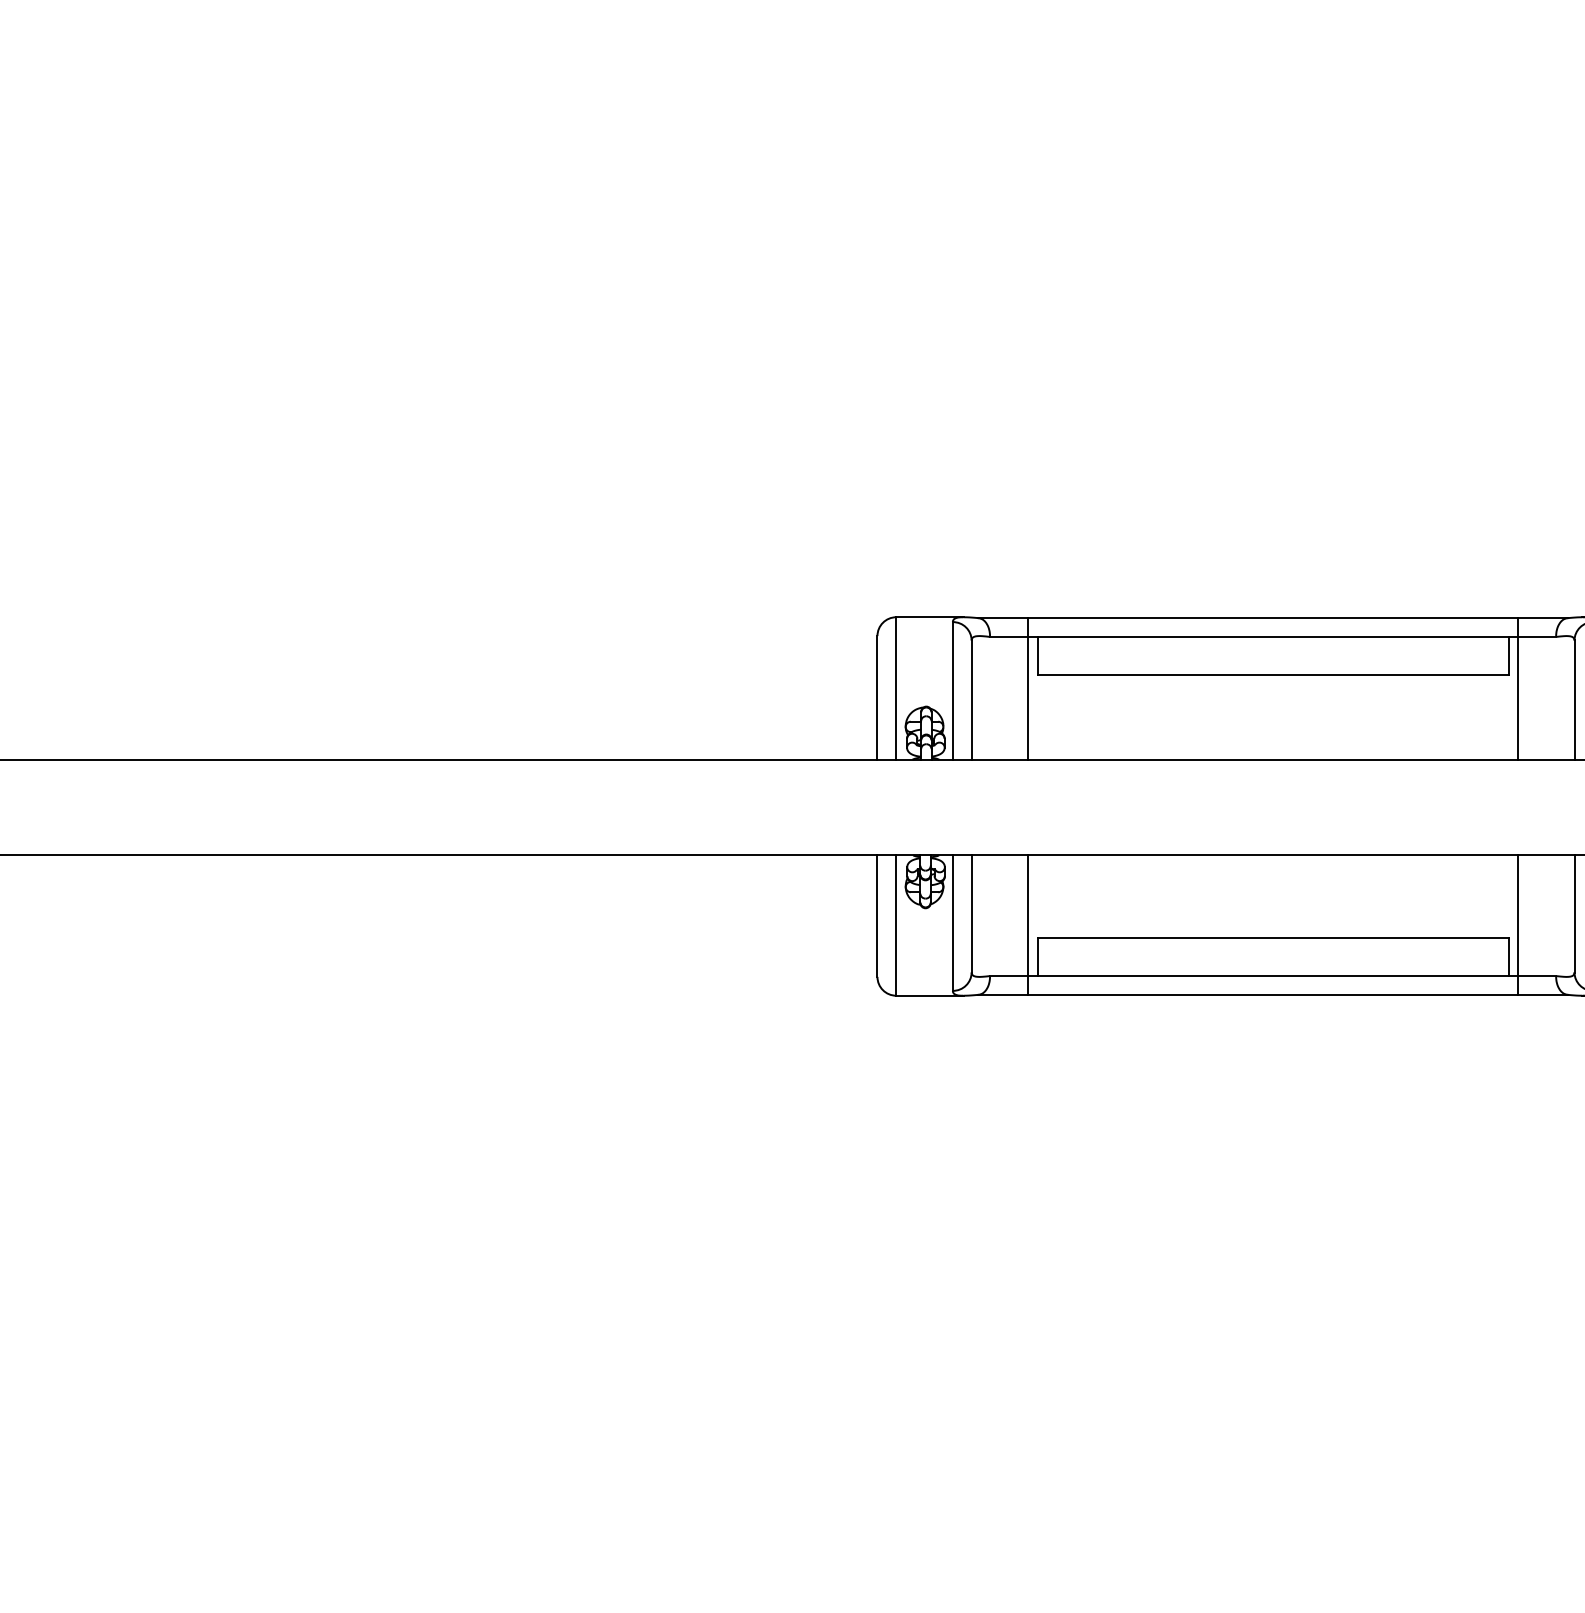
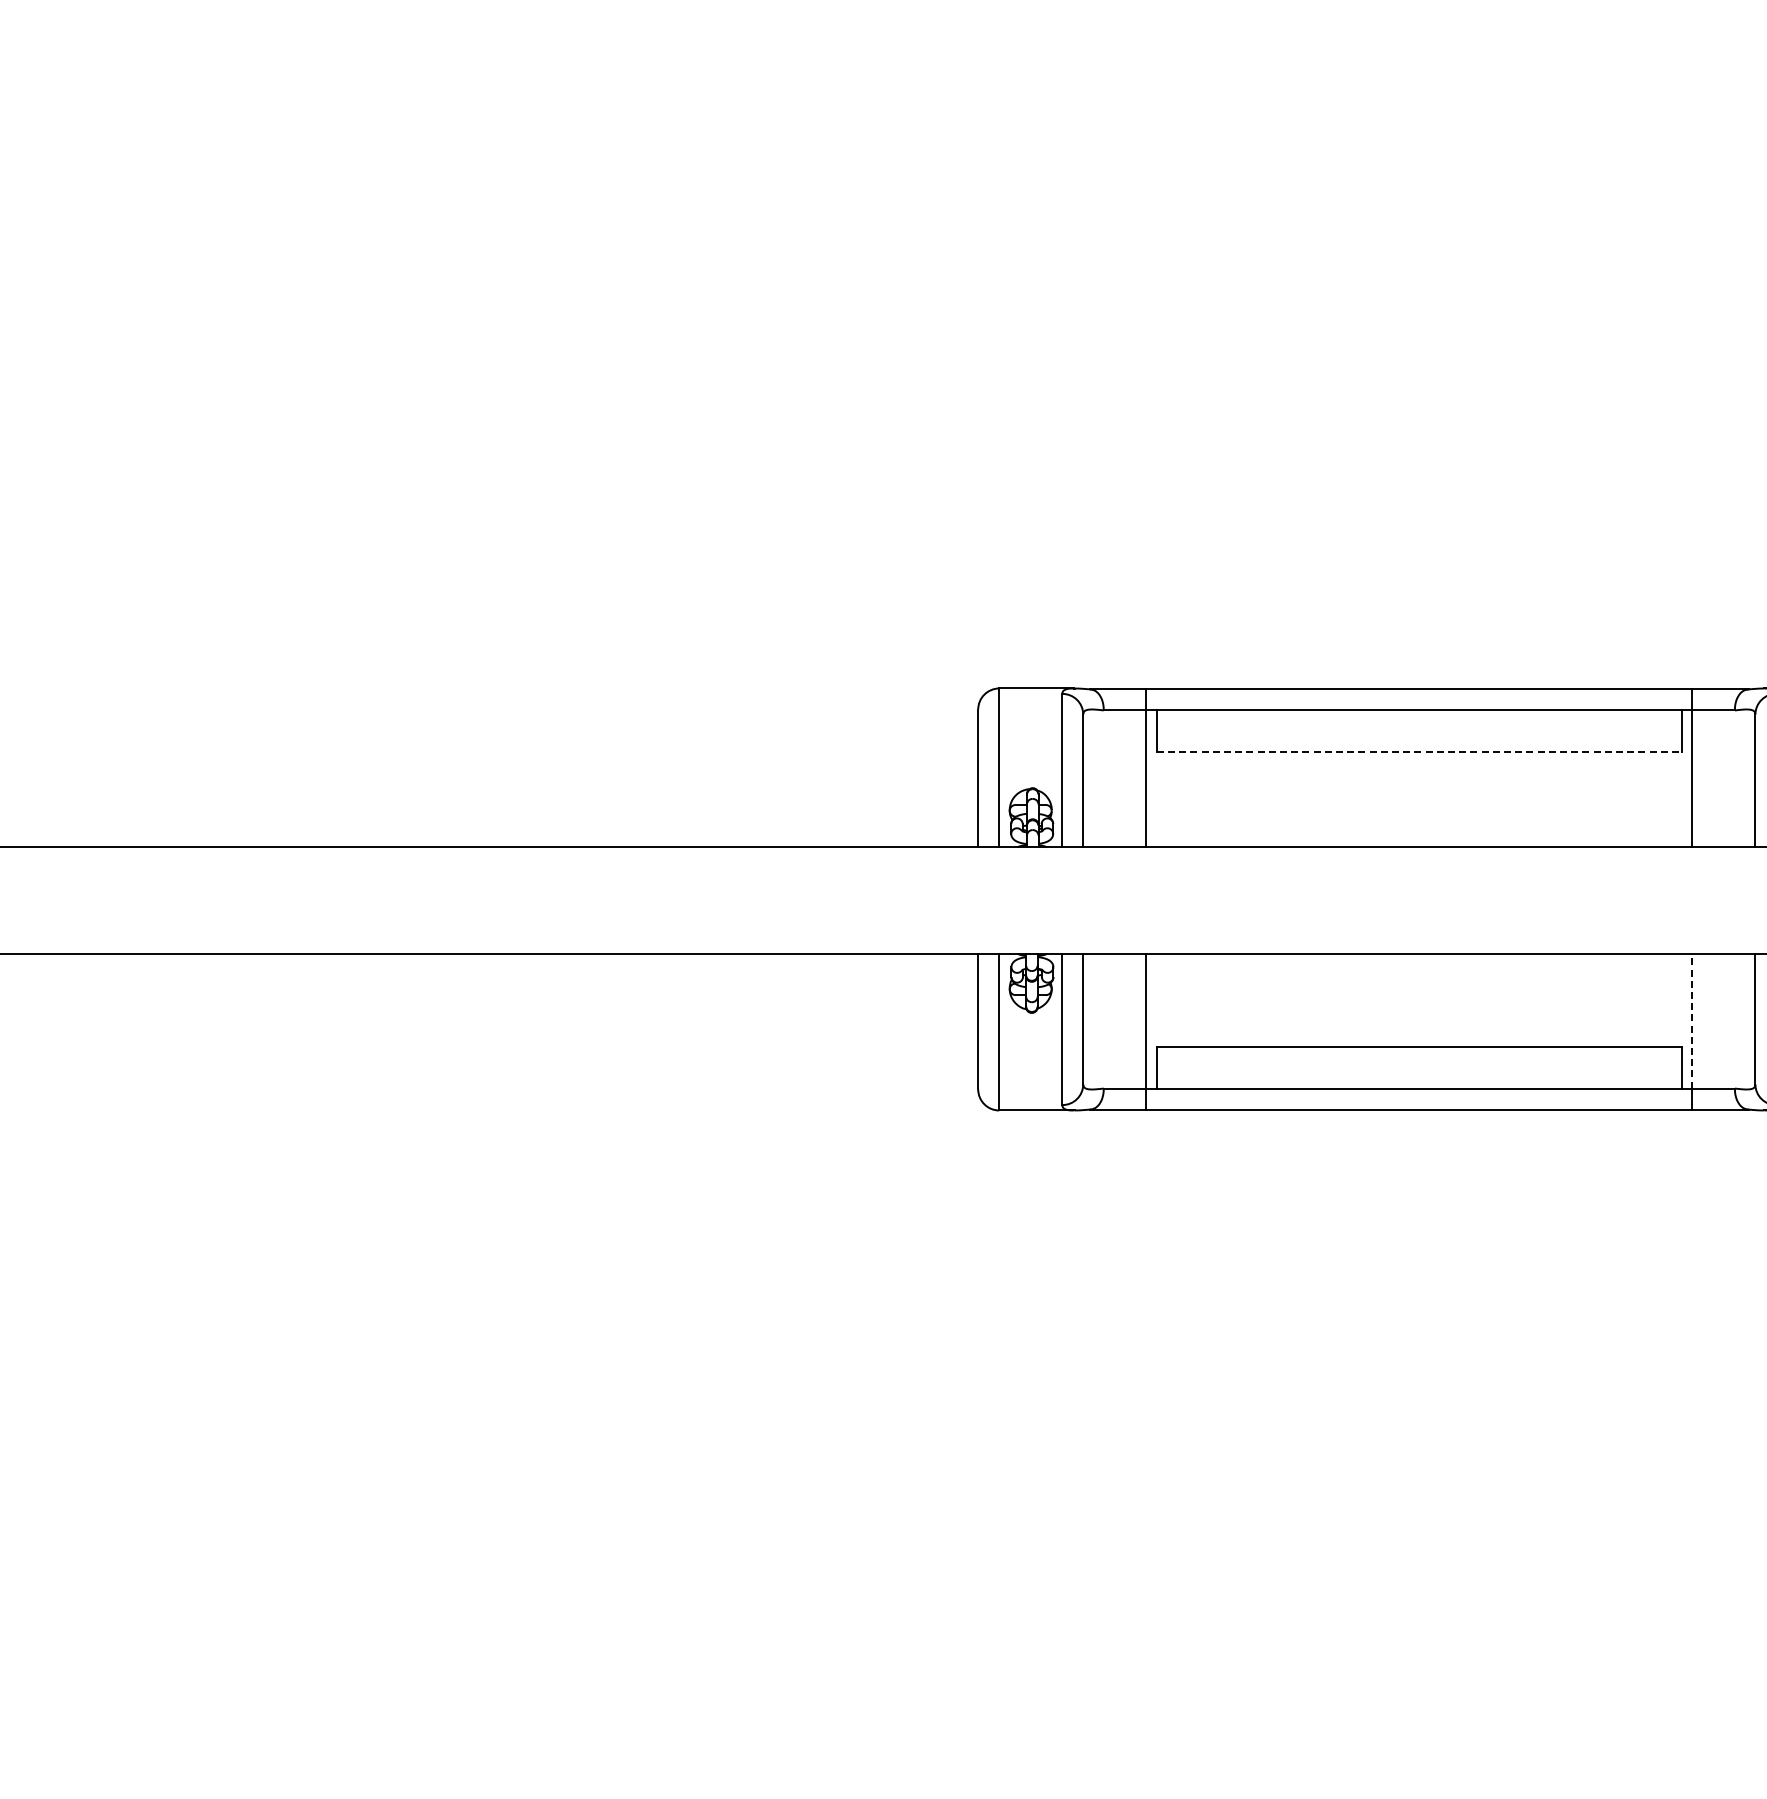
line: (1273, 674) -> (1419, 752), solid -> dashed
line: (1518, 915) -> (1692, 1020), solid -> dashed

